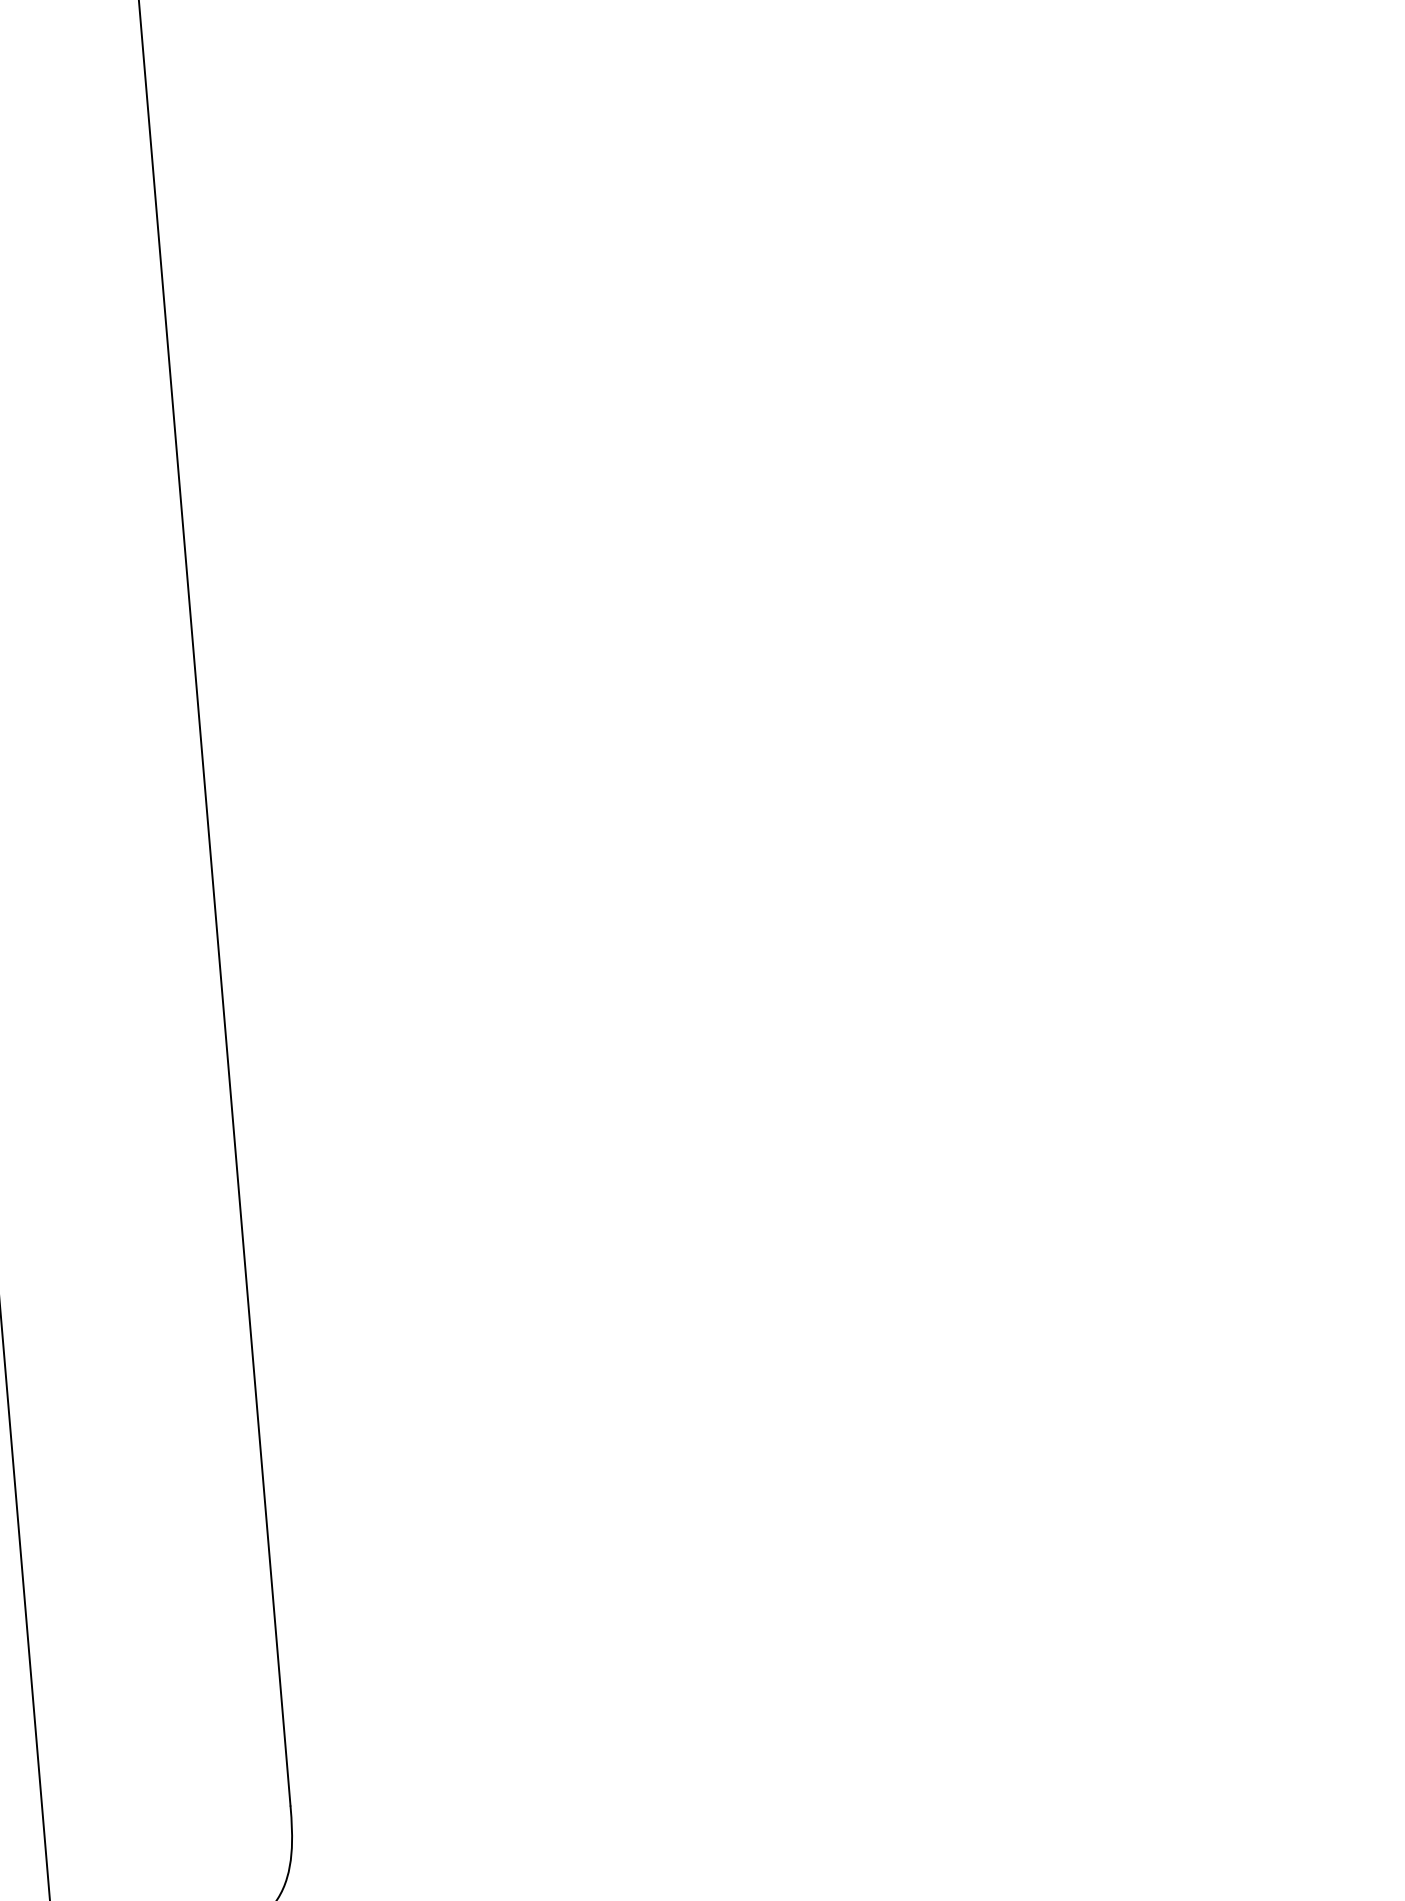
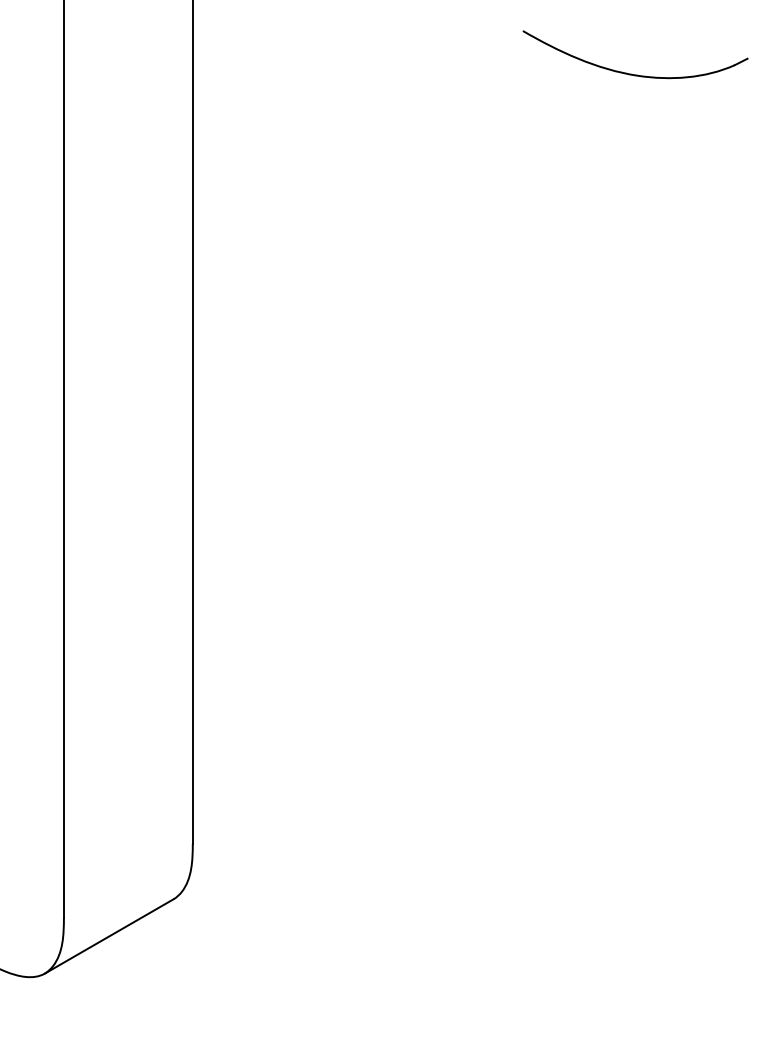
part: (1006, 260) -> (631, 73), added

